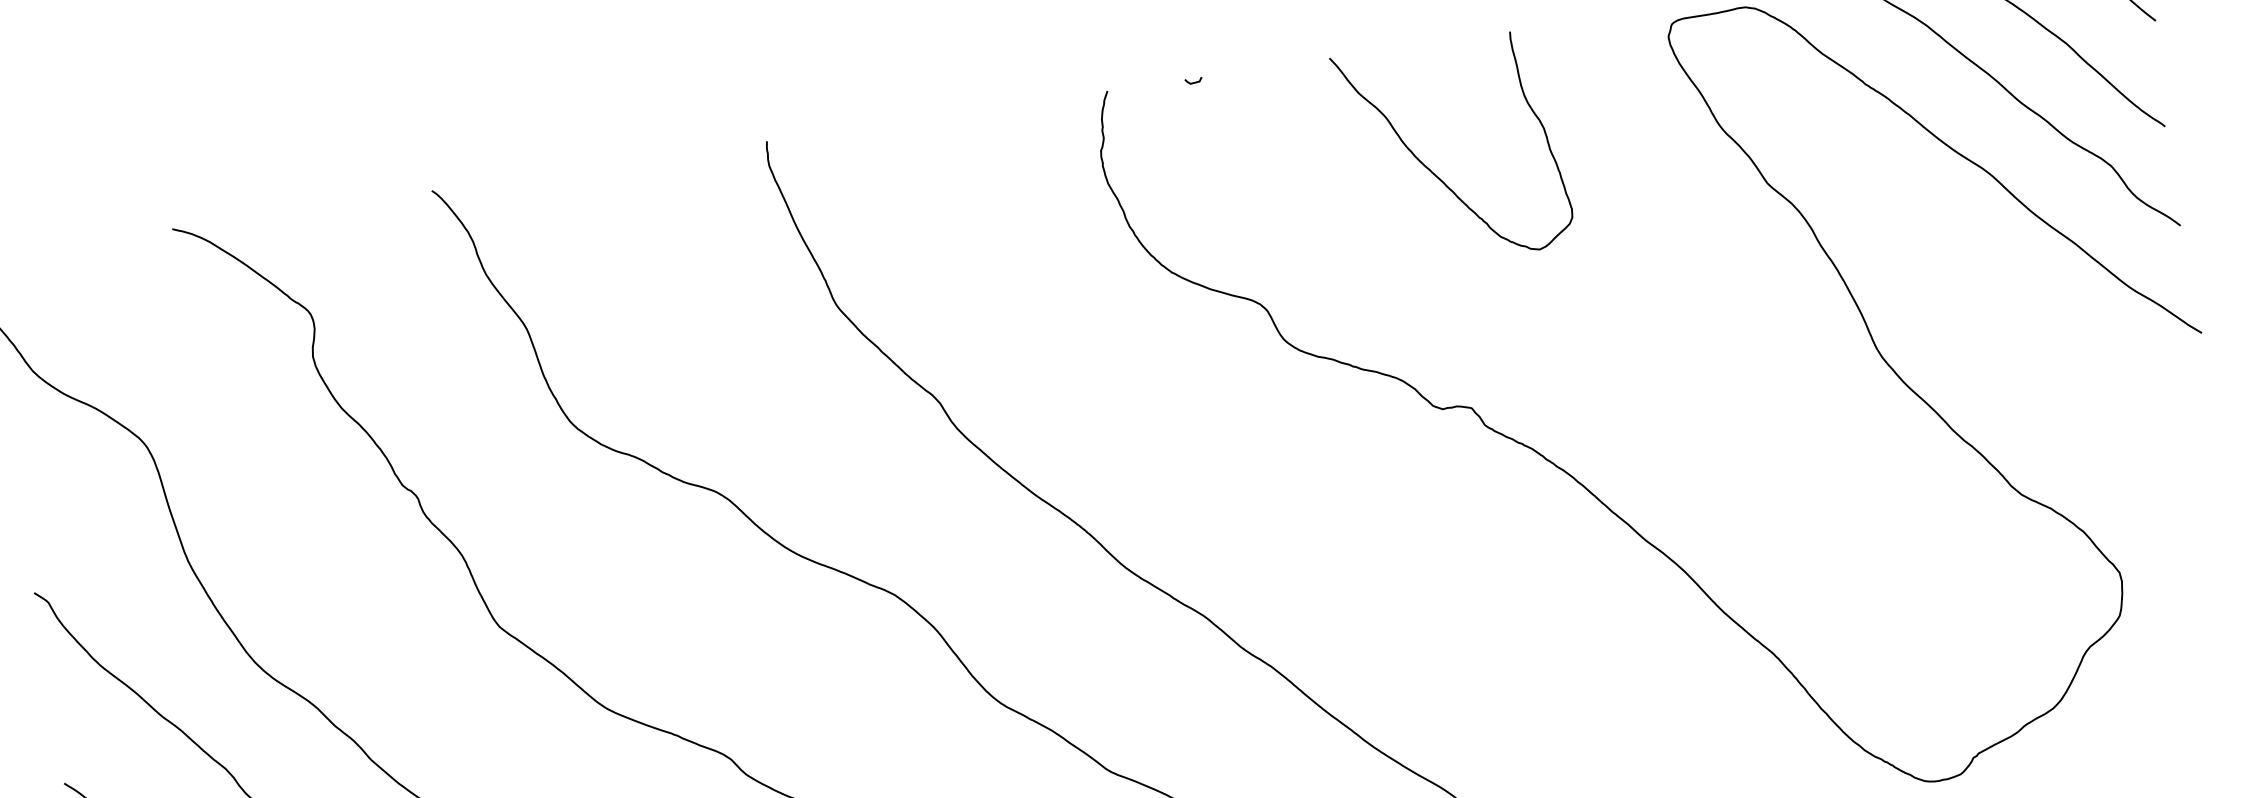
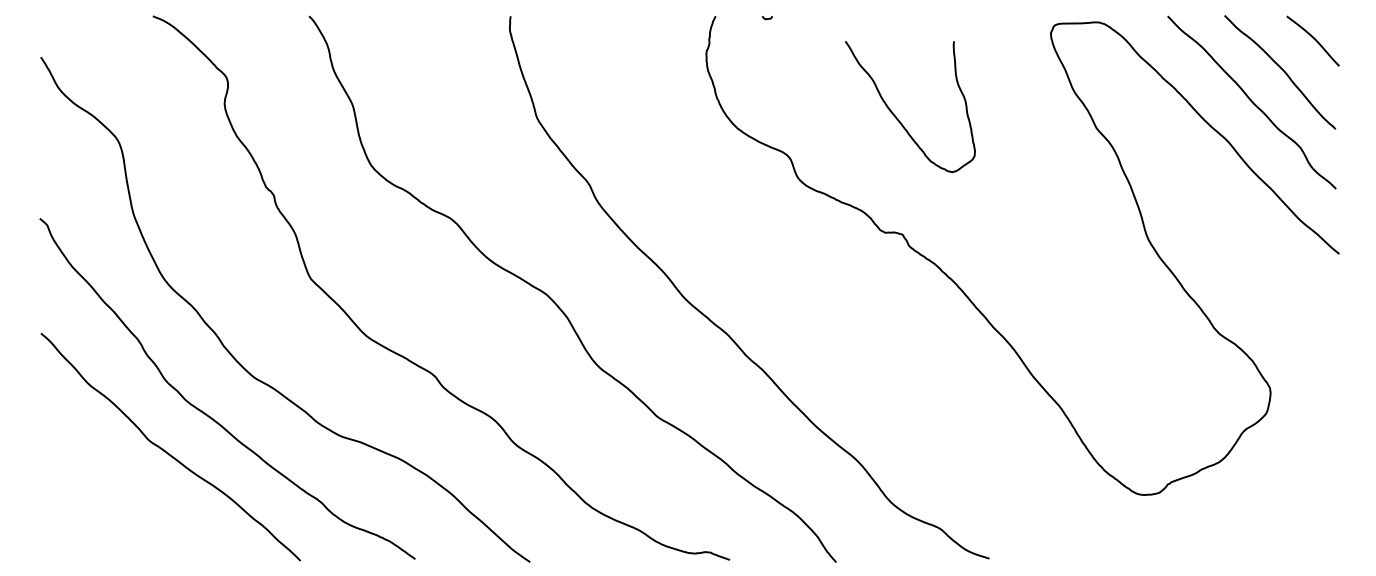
curve: (1434, 172) -> (897, 117), moved

